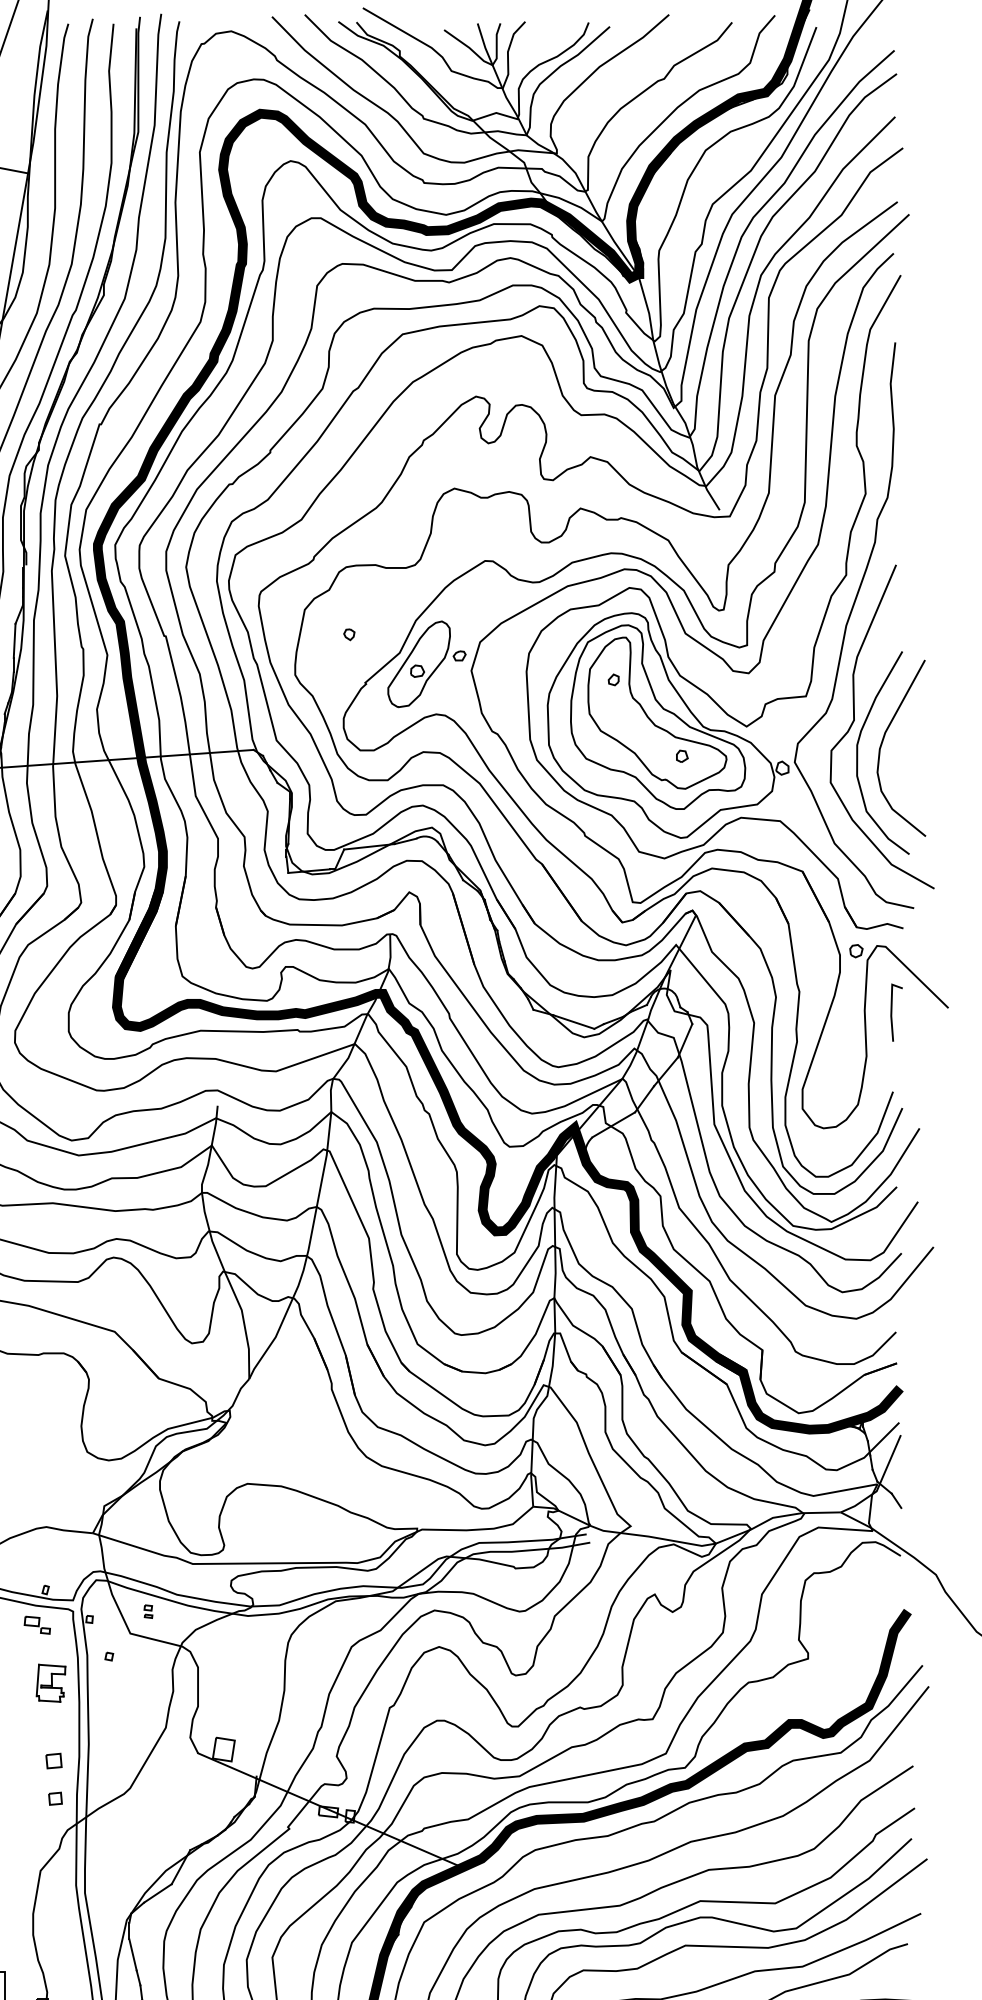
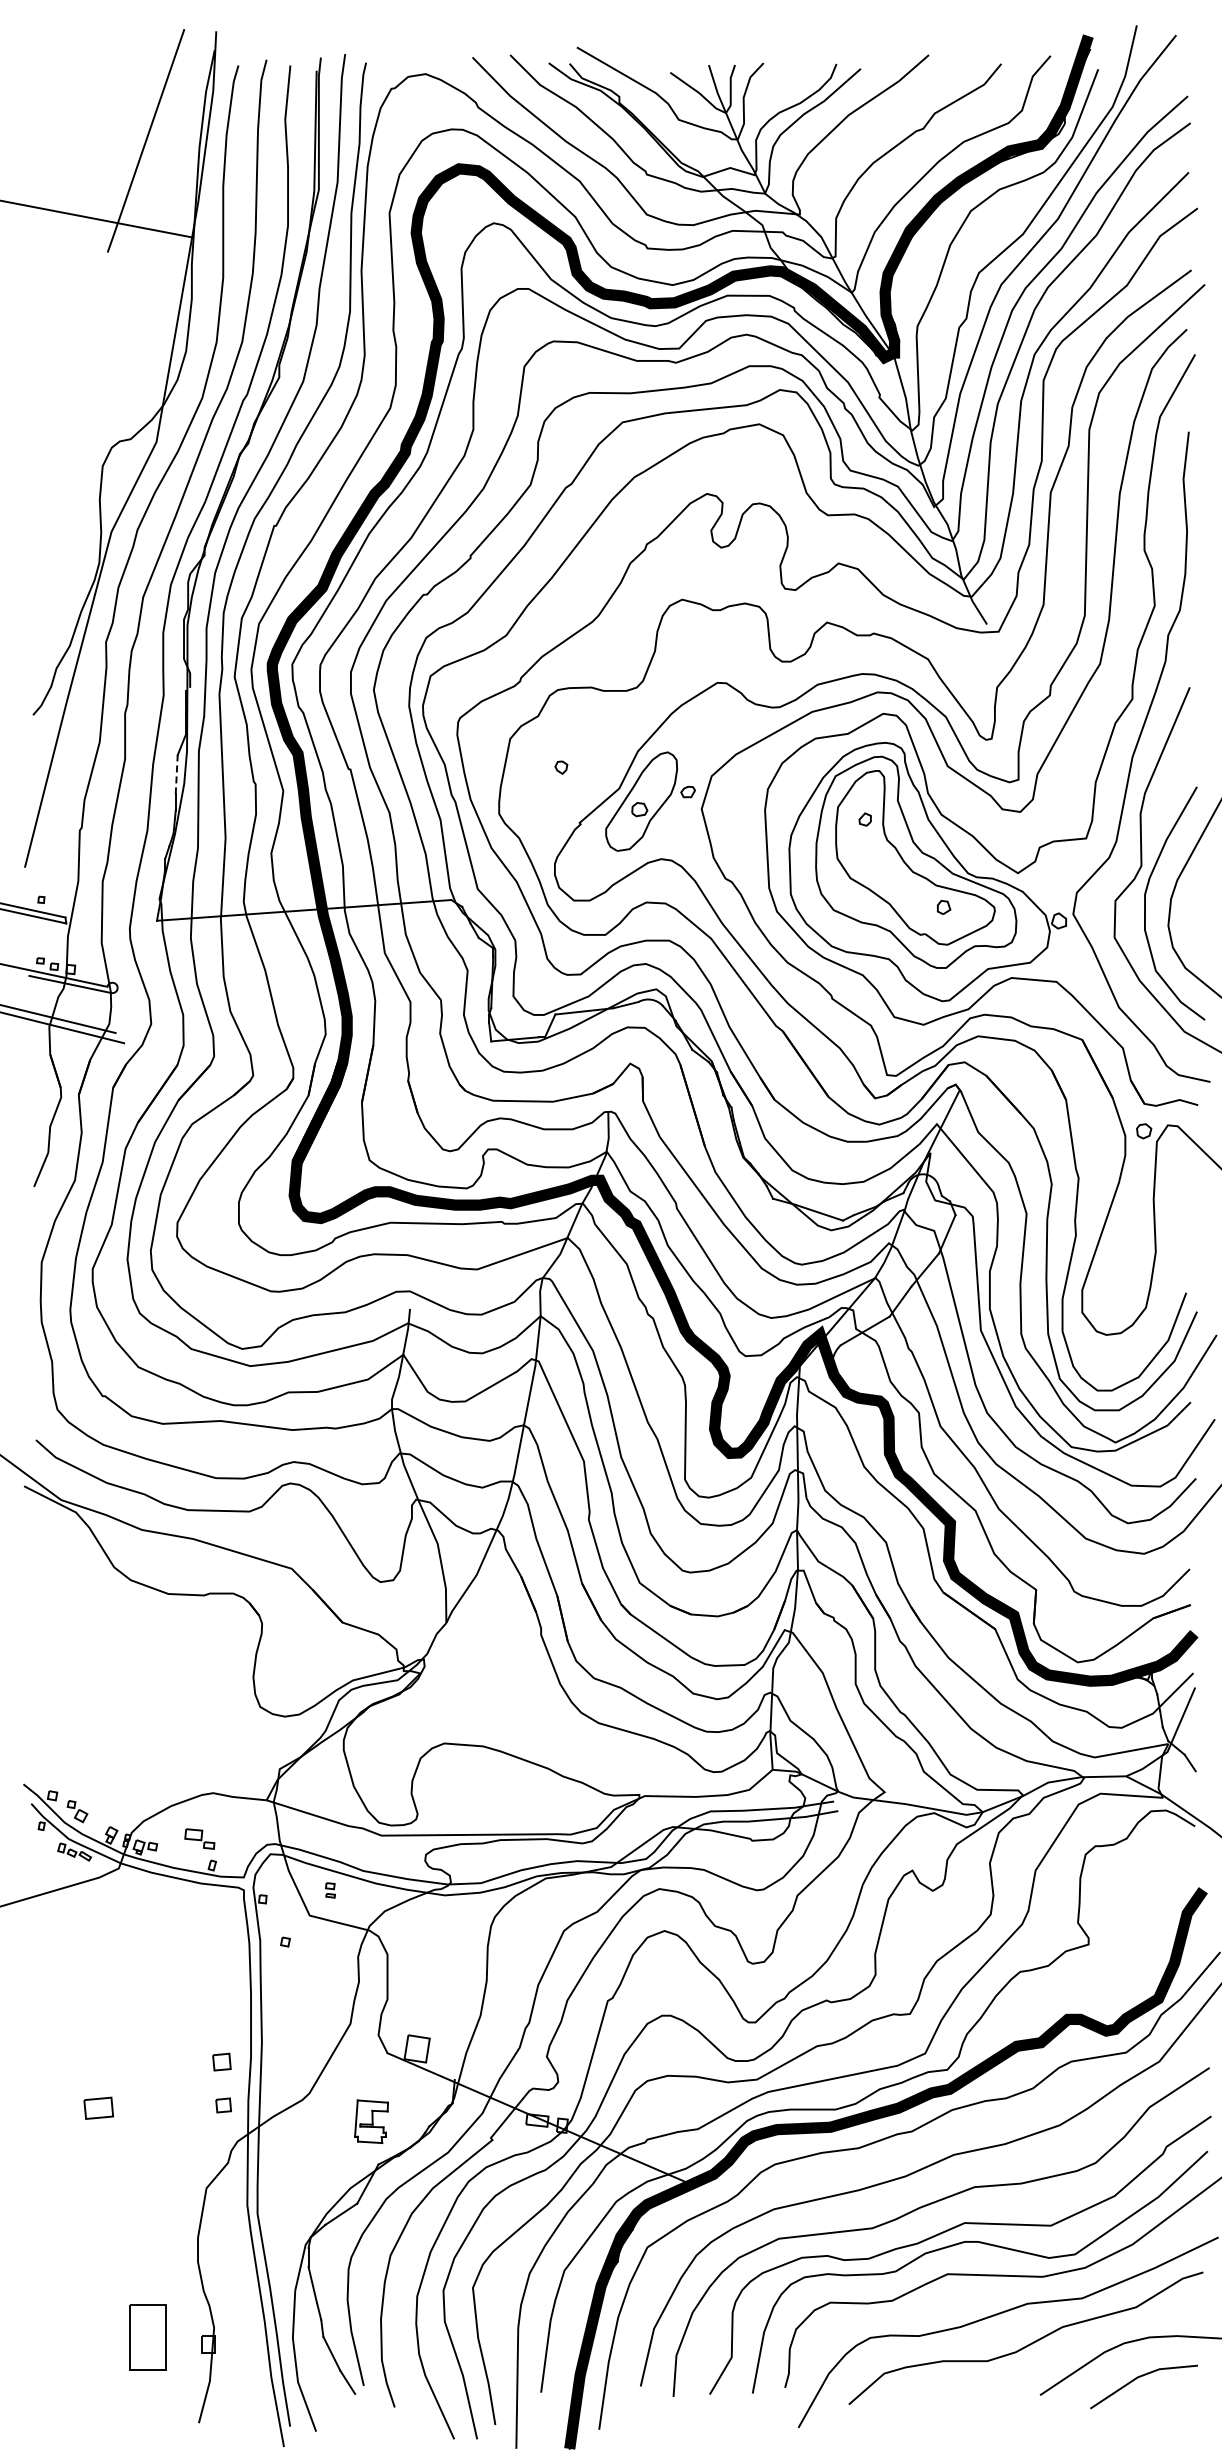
line: (14, 640) -> (176, 774), solid -> dashed
line: (892, 1012) -> (1185, 1201), removed
part: (37, 1624) -> (199, 1838), moved
part: (51, 1683) -> (371, 2121), moved

